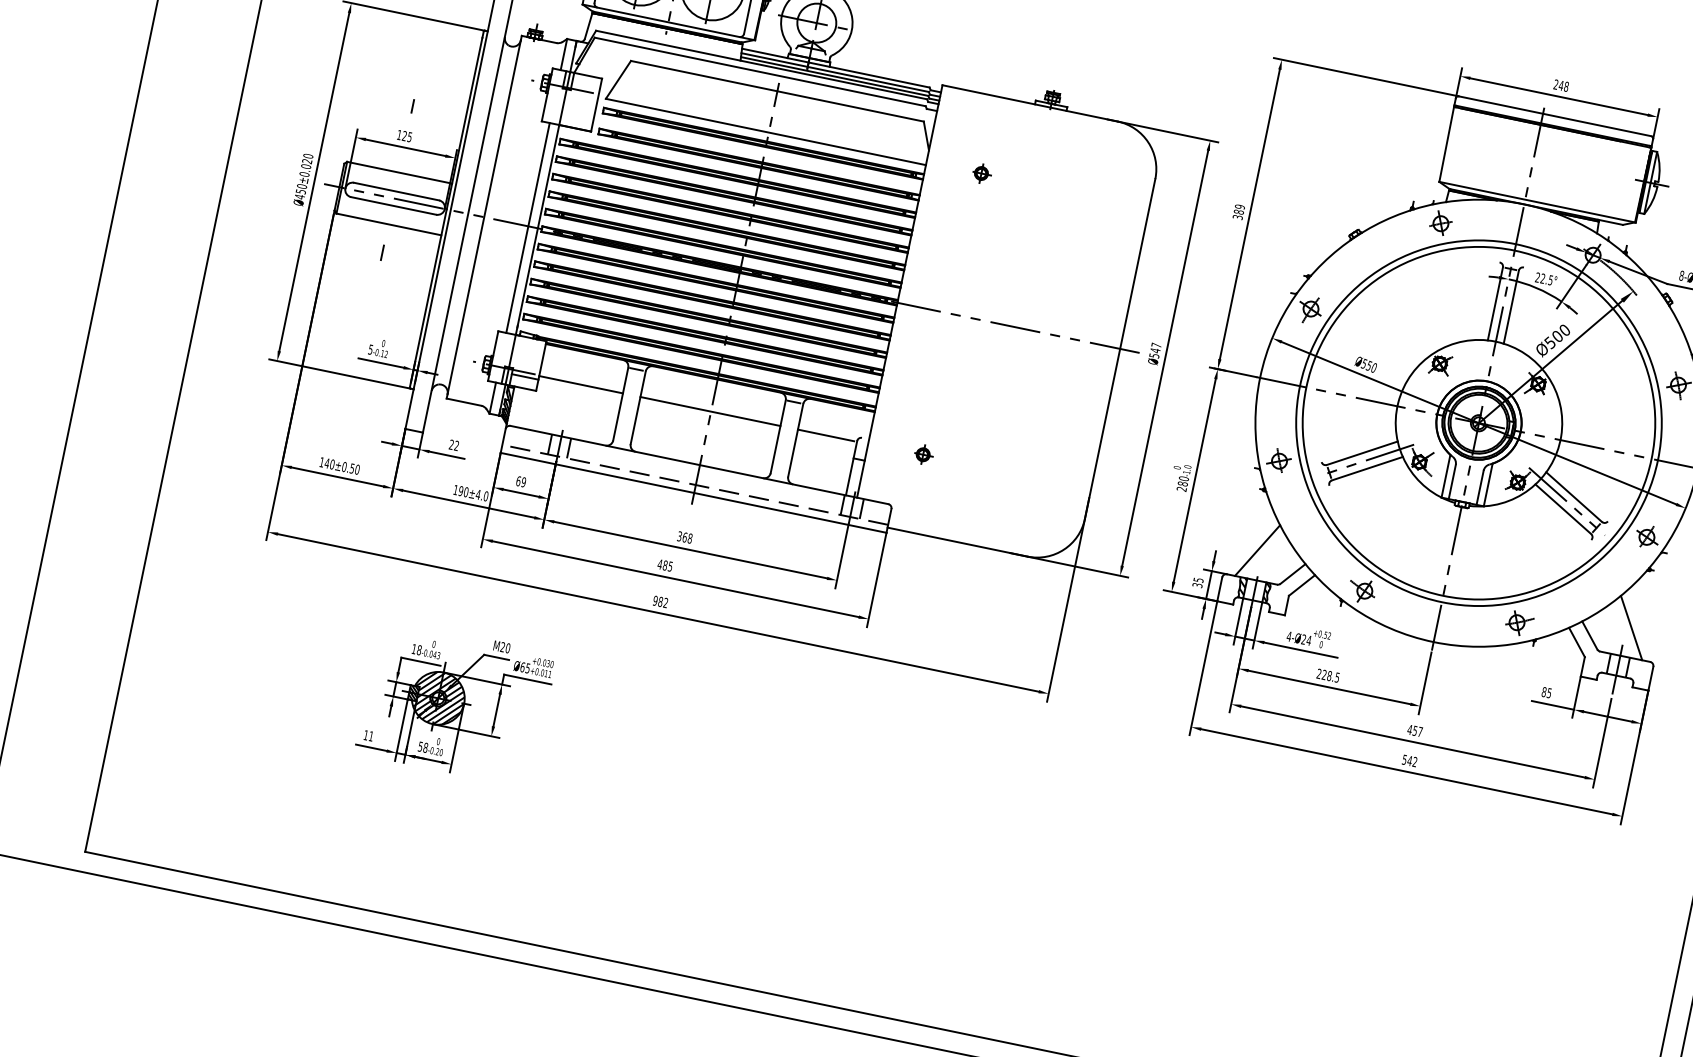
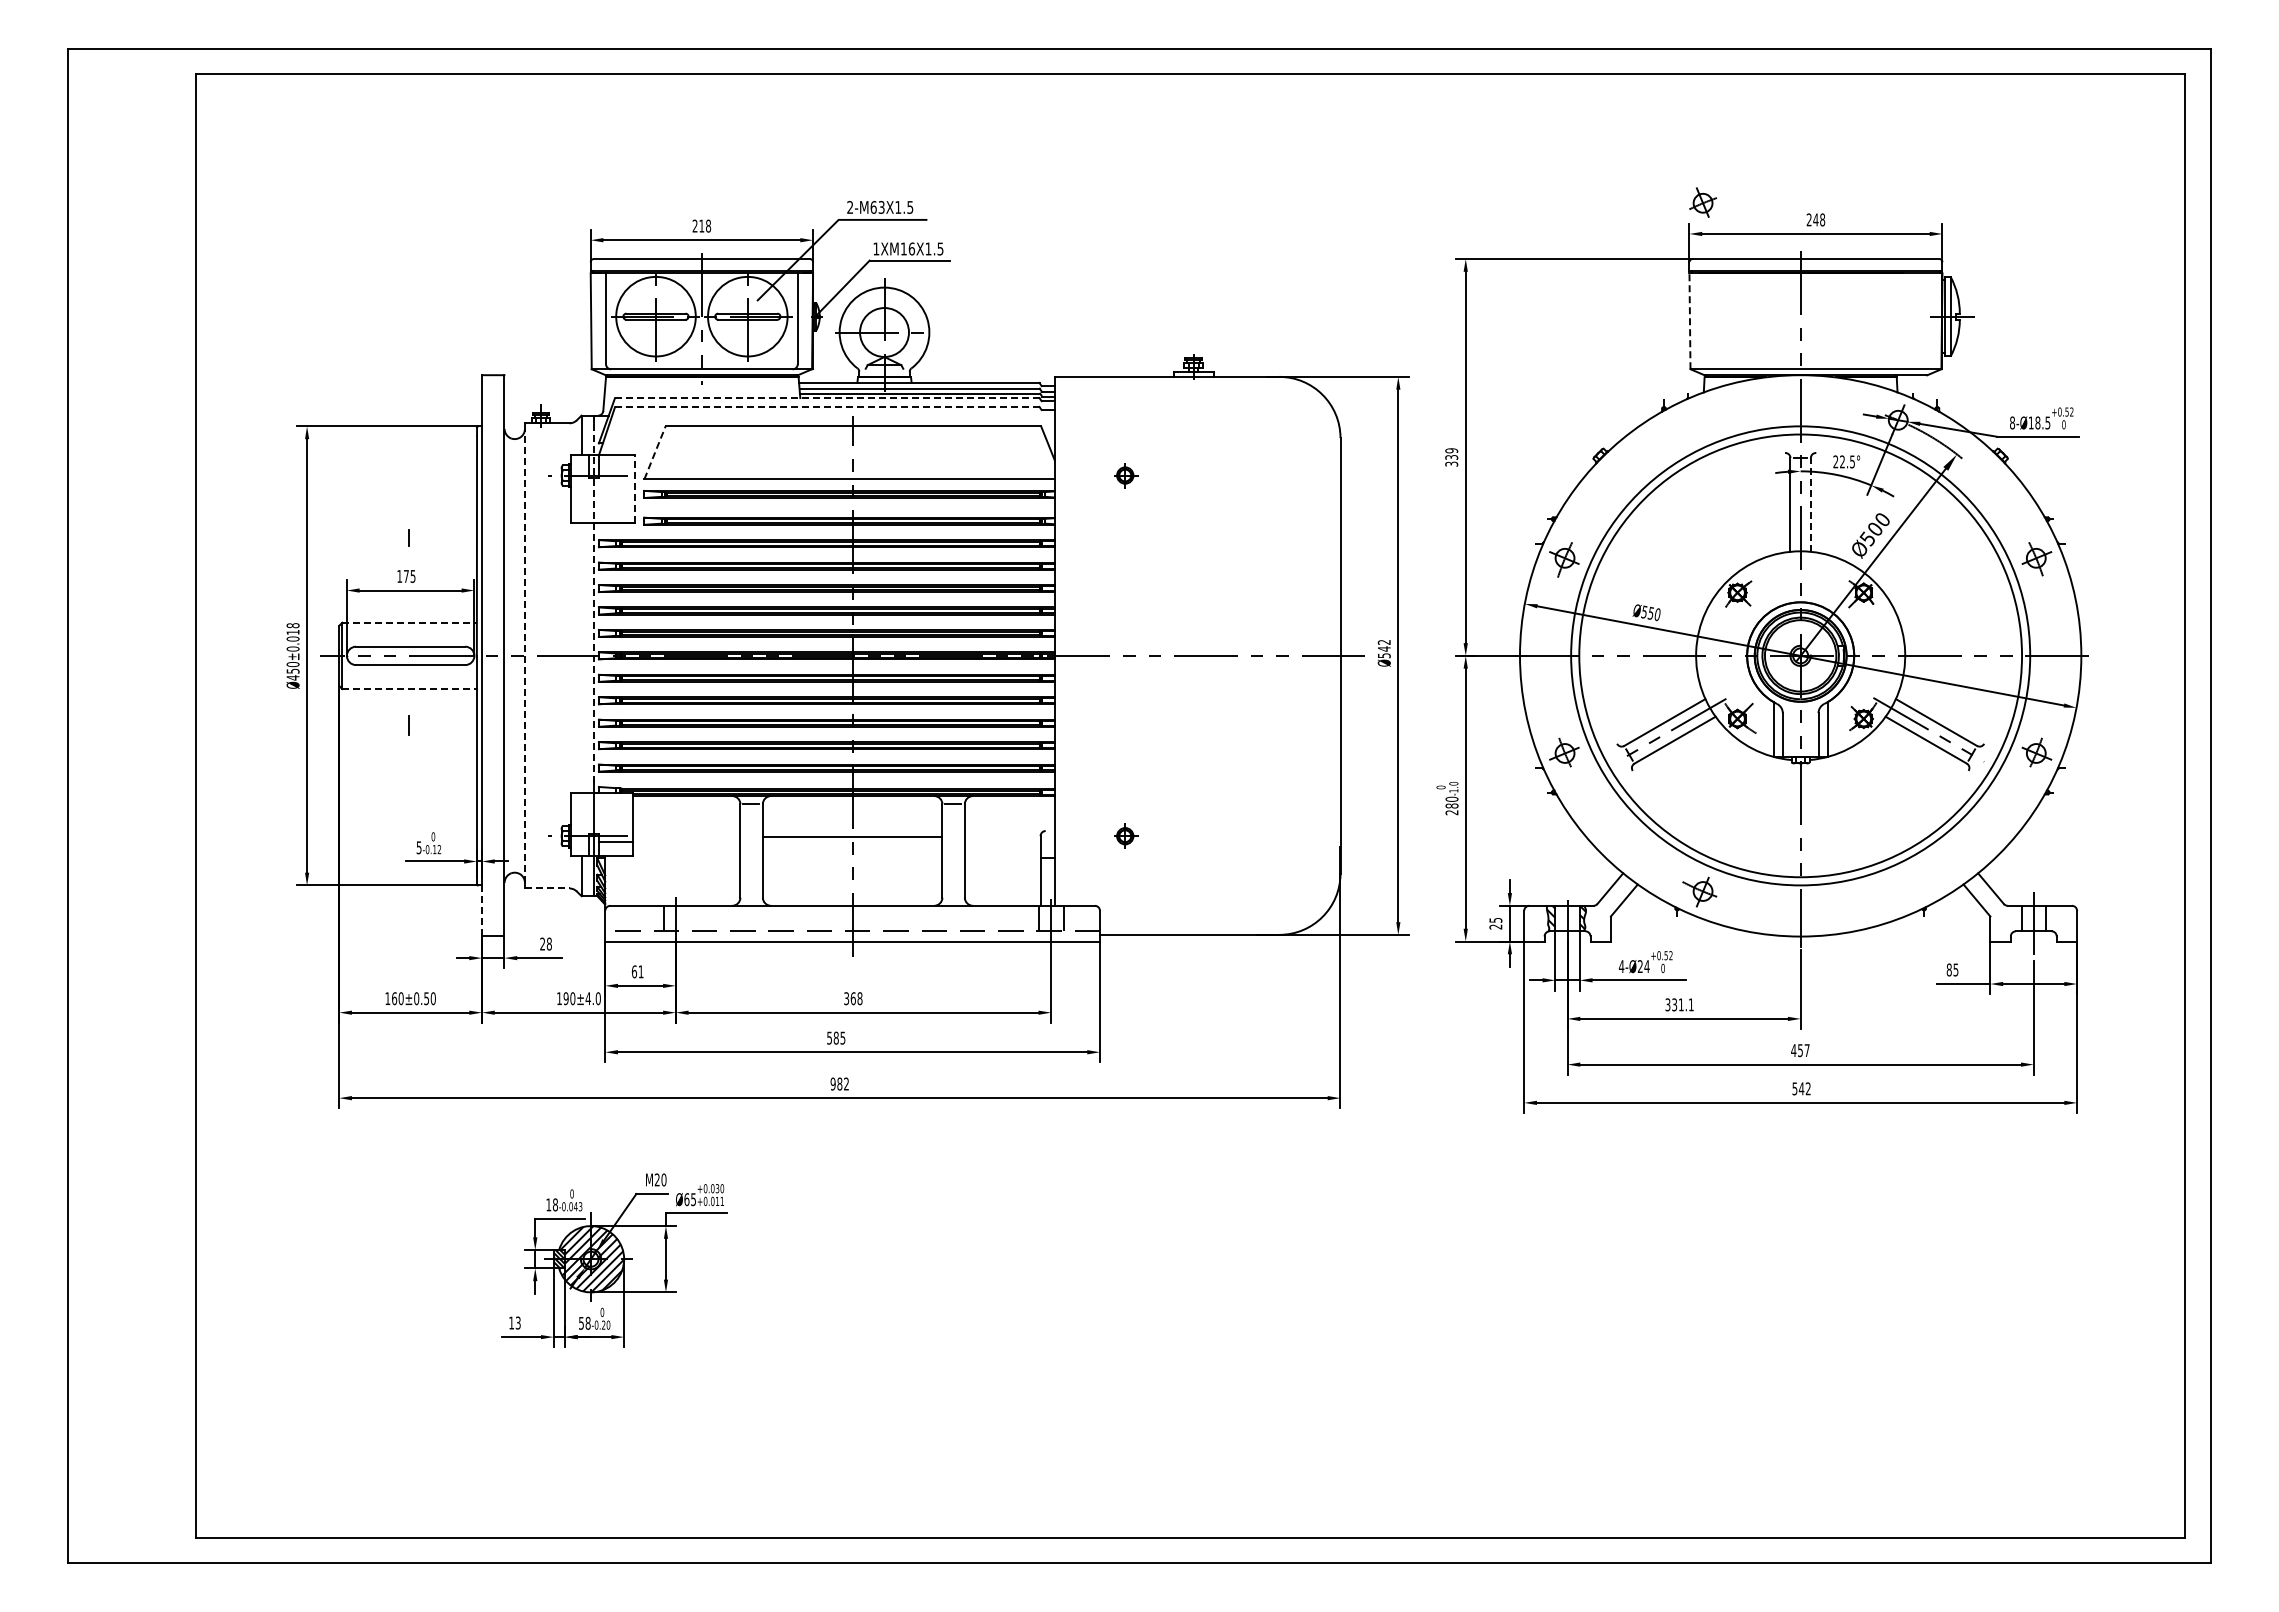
line: (760, 65) -> (826, 398), solid -> dashed
line: (759, 71) -> (826, 406), solid -> dashed
line: (618, 79) -> (655, 452), solid -> dashed
line: (596, 105) -> (634, 489), solid -> dashed
text: (403, 136) -> (405, 576), 125 -> 175
line: (1446, 144) -> (1689, 321), solid -> dashed
text: (307, 158) -> (292, 628), ±0.020 -> ±0.018
line: (400, 172) -> (410, 622), solid -> dashed
line: (546, 184) -> (593, 599), solid -> dashed
text: (1238, 211) -> (1451, 456), 389 -> 339
line: (483, 216) -> (524, 655), solid -> dashed
part: (1441, 223) -> (1703, 202), moved
line: (389, 224) -> (410, 689), solid -> dashed
line: (528, 227) -> (581, 657), removed
line: (1511, 306) -> (1810, 504), solid -> dashed
text: (1155, 345) -> (1383, 642), Ø547 -> Ø542
line: (580, 384) -> (686, 837), removed
line: (464, 402) -> (547, 888), solid -> dashed
line: (409, 408) -> (481, 910), solid -> dashed
line: (825, 435) -> (1000, 837), removed
text: (456, 445) -> (548, 943), 22 -> 28
line: (569, 448) -> (688, 918), removed
text: (327, 463) -> (394, 998), 140 -> 160
text: (523, 481) -> (640, 971), 69 -> 61
line: (1257, 550) -> (1560, 868), removed
text: (660, 563) -> (829, 1037), 485 -> 585
text: (1198, 585) -> (1496, 926), 35 -> 25
part: (1519, 624) -> (1901, 892), removed
line: (1631, 627) -> (2040, 868), removed
text: (1328, 675) -> (1679, 1004), 228.5 -> 331.1
text: (370, 735) -> (517, 1322), 11 -> 13

